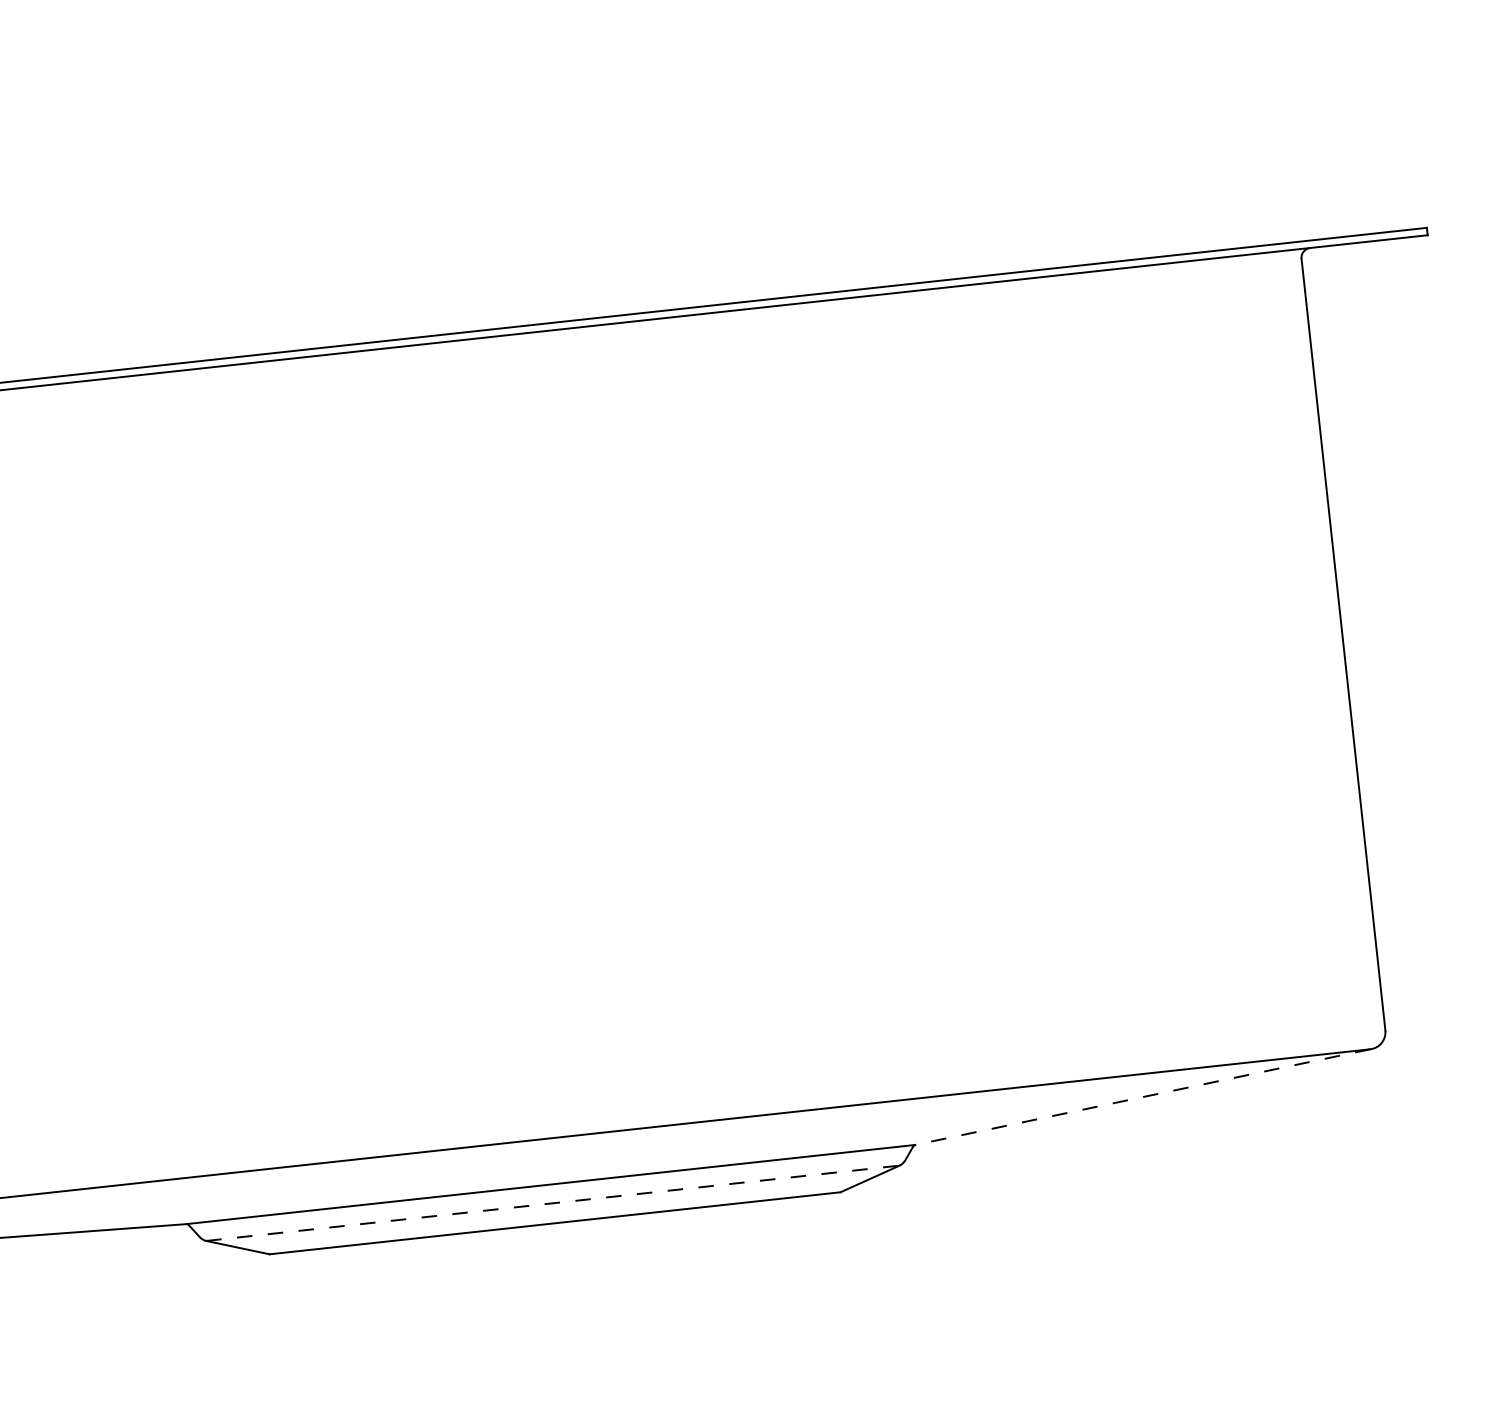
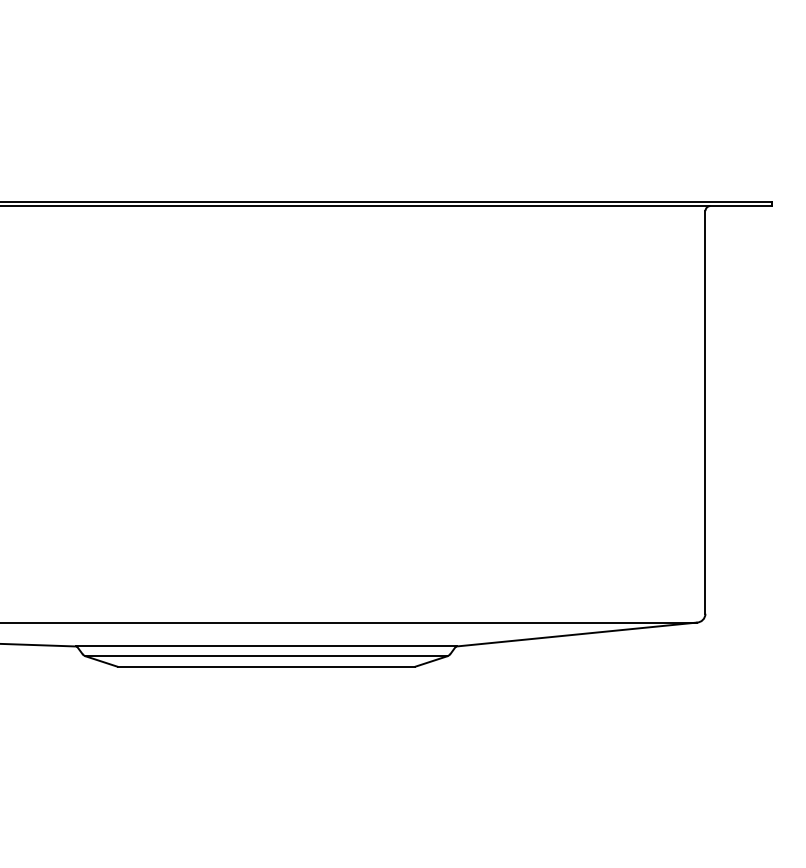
line: (1142, 1097) -> (576, 634), dashed -> solid
line: (553, 1203) -> (266, 656), dashed -> solid

